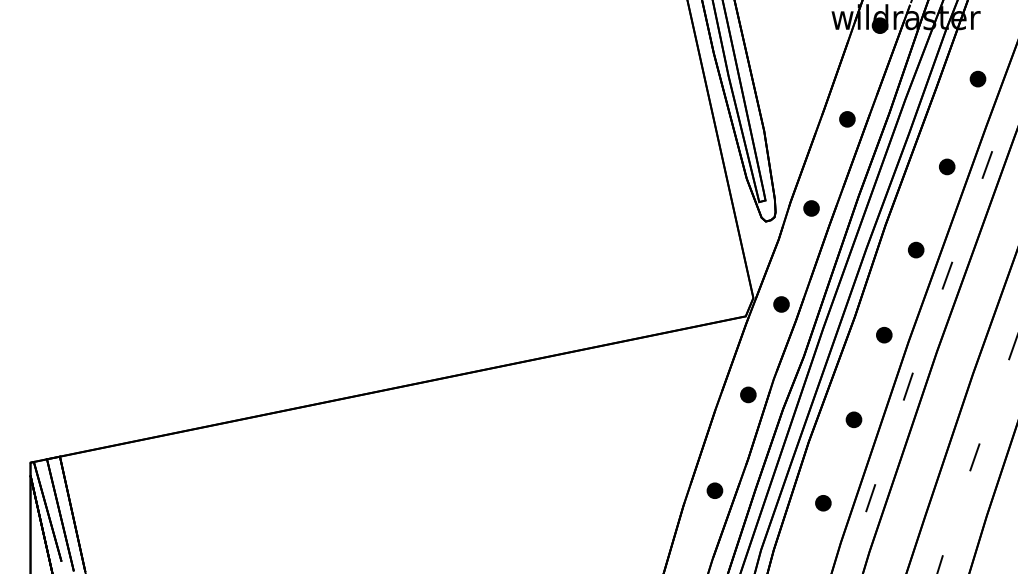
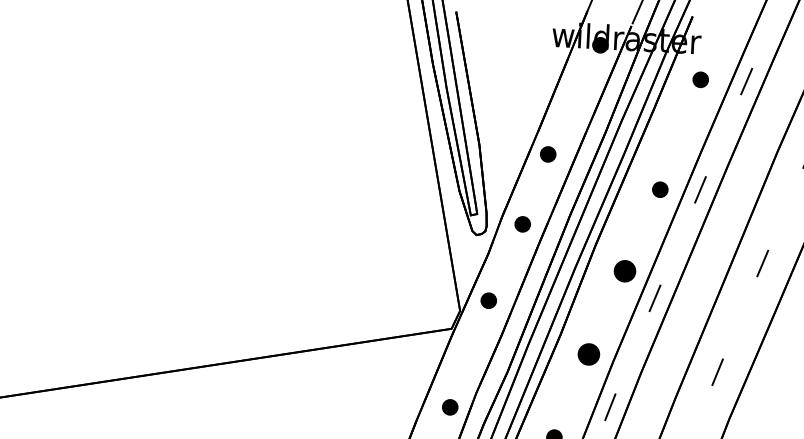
part: (977, 78) -> (700, 79), moved
part: (847, 119) -> (548, 154), moved
part: (916, 249) -> (625, 270), size x1.4
part: (781, 304) -> (488, 300), moved
part: (884, 335) -> (589, 354), size x1.4

